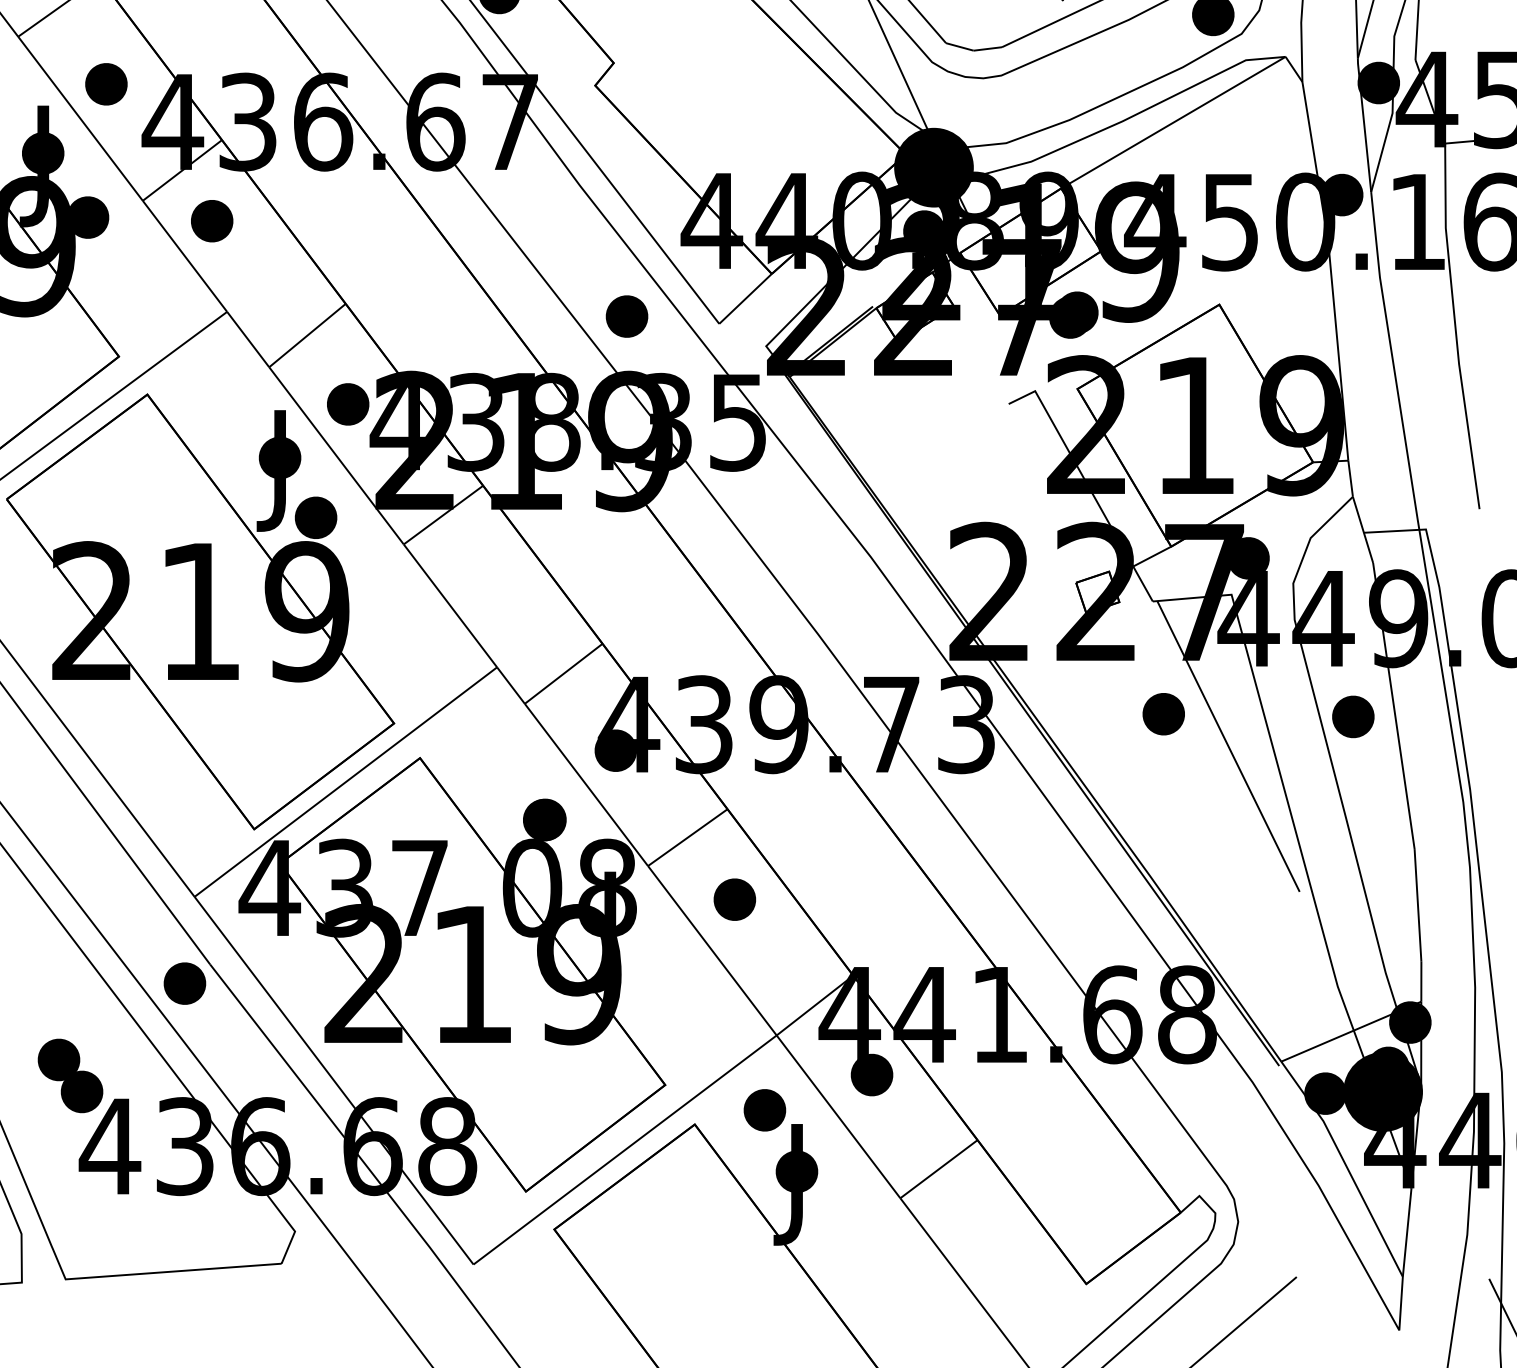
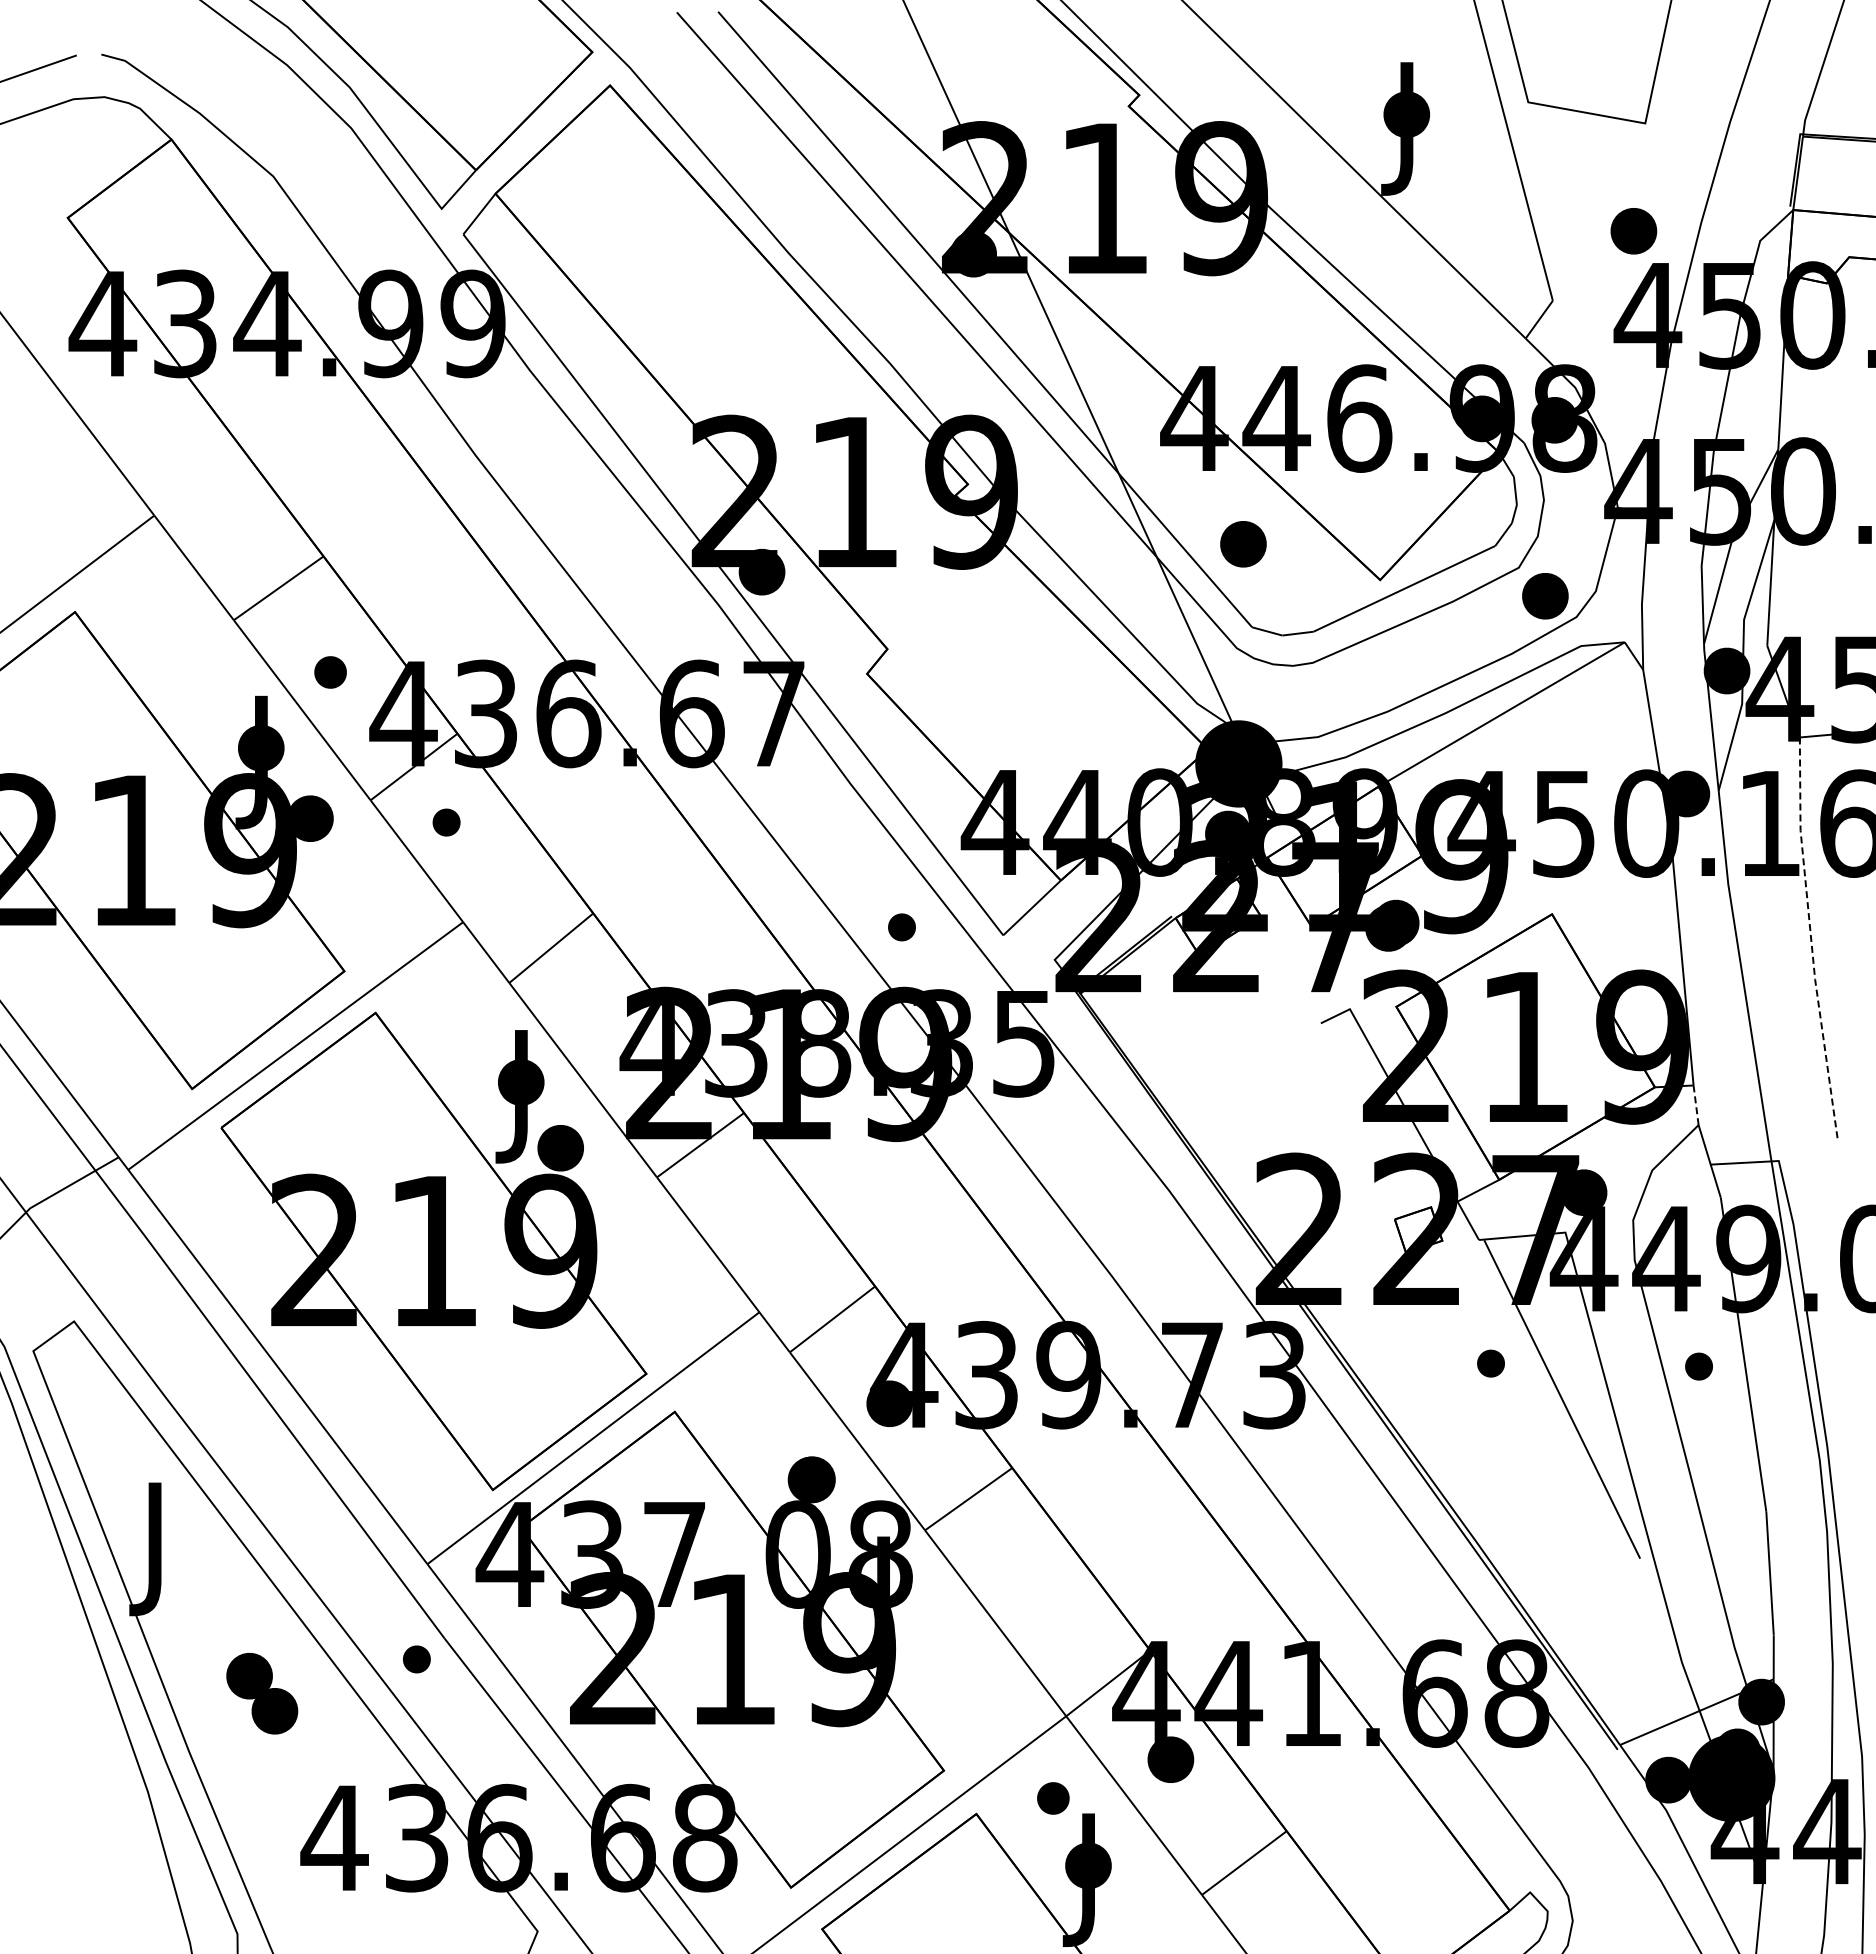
part: (106, 84) -> (330, 672), size x0.7
part: (211, 221) -> (446, 822), size x0.6
part: (626, 316) -> (901, 927), size x0.6
line: (1455, 326) -> (1811, 938), solid -> dashed
part: (347, 404) -> (595, 1023), removed
line: (1350, 478) -> (1696, 1105), solid -> dashed
part: (1163, 714) -> (1490, 1363), size x0.6
part: (1352, 716) -> (1698, 1366), size x0.6
part: (735, 899) -> (1020, 1567), removed
part: (184, 983) -> (416, 1659), size x0.6
part: (70, 1075) -> (262, 1693), moved
part: (765, 1110) -> (1053, 1798), size x0.7

